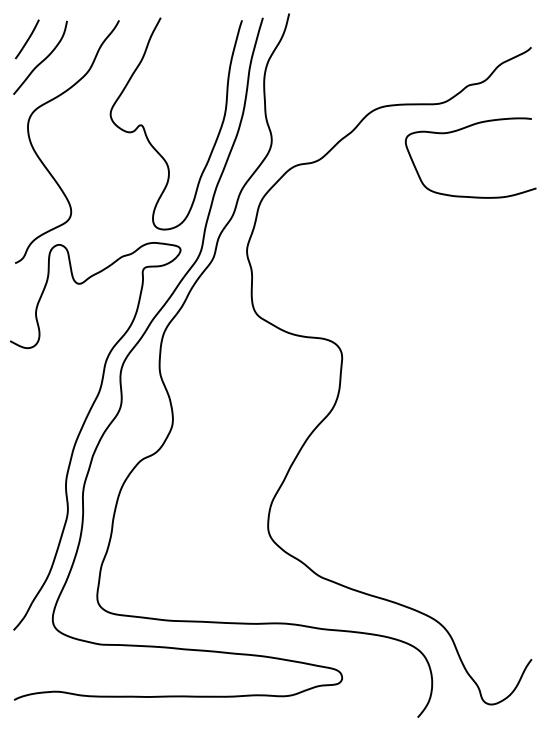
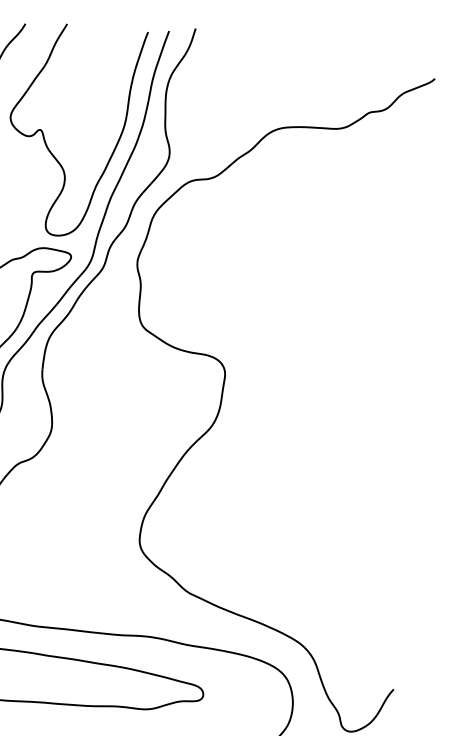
curve: (460, 130) -> (358, 156), removed

